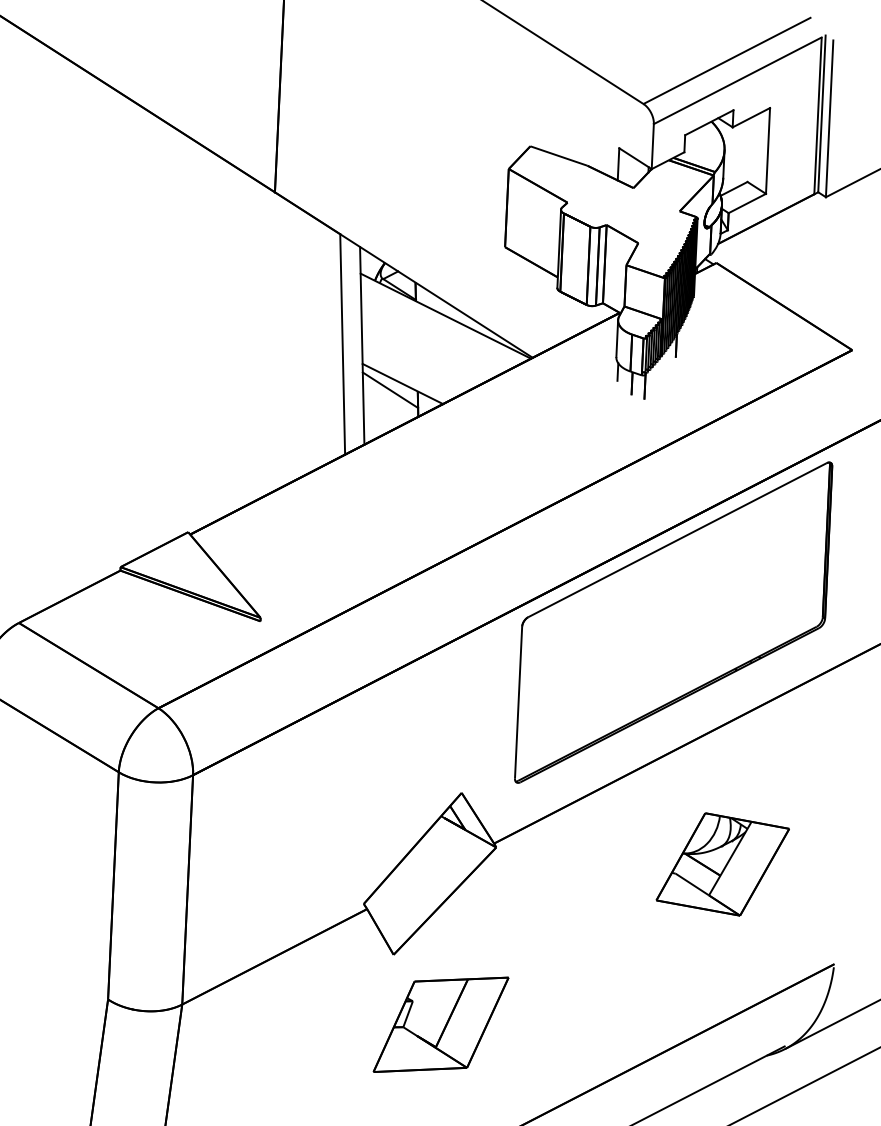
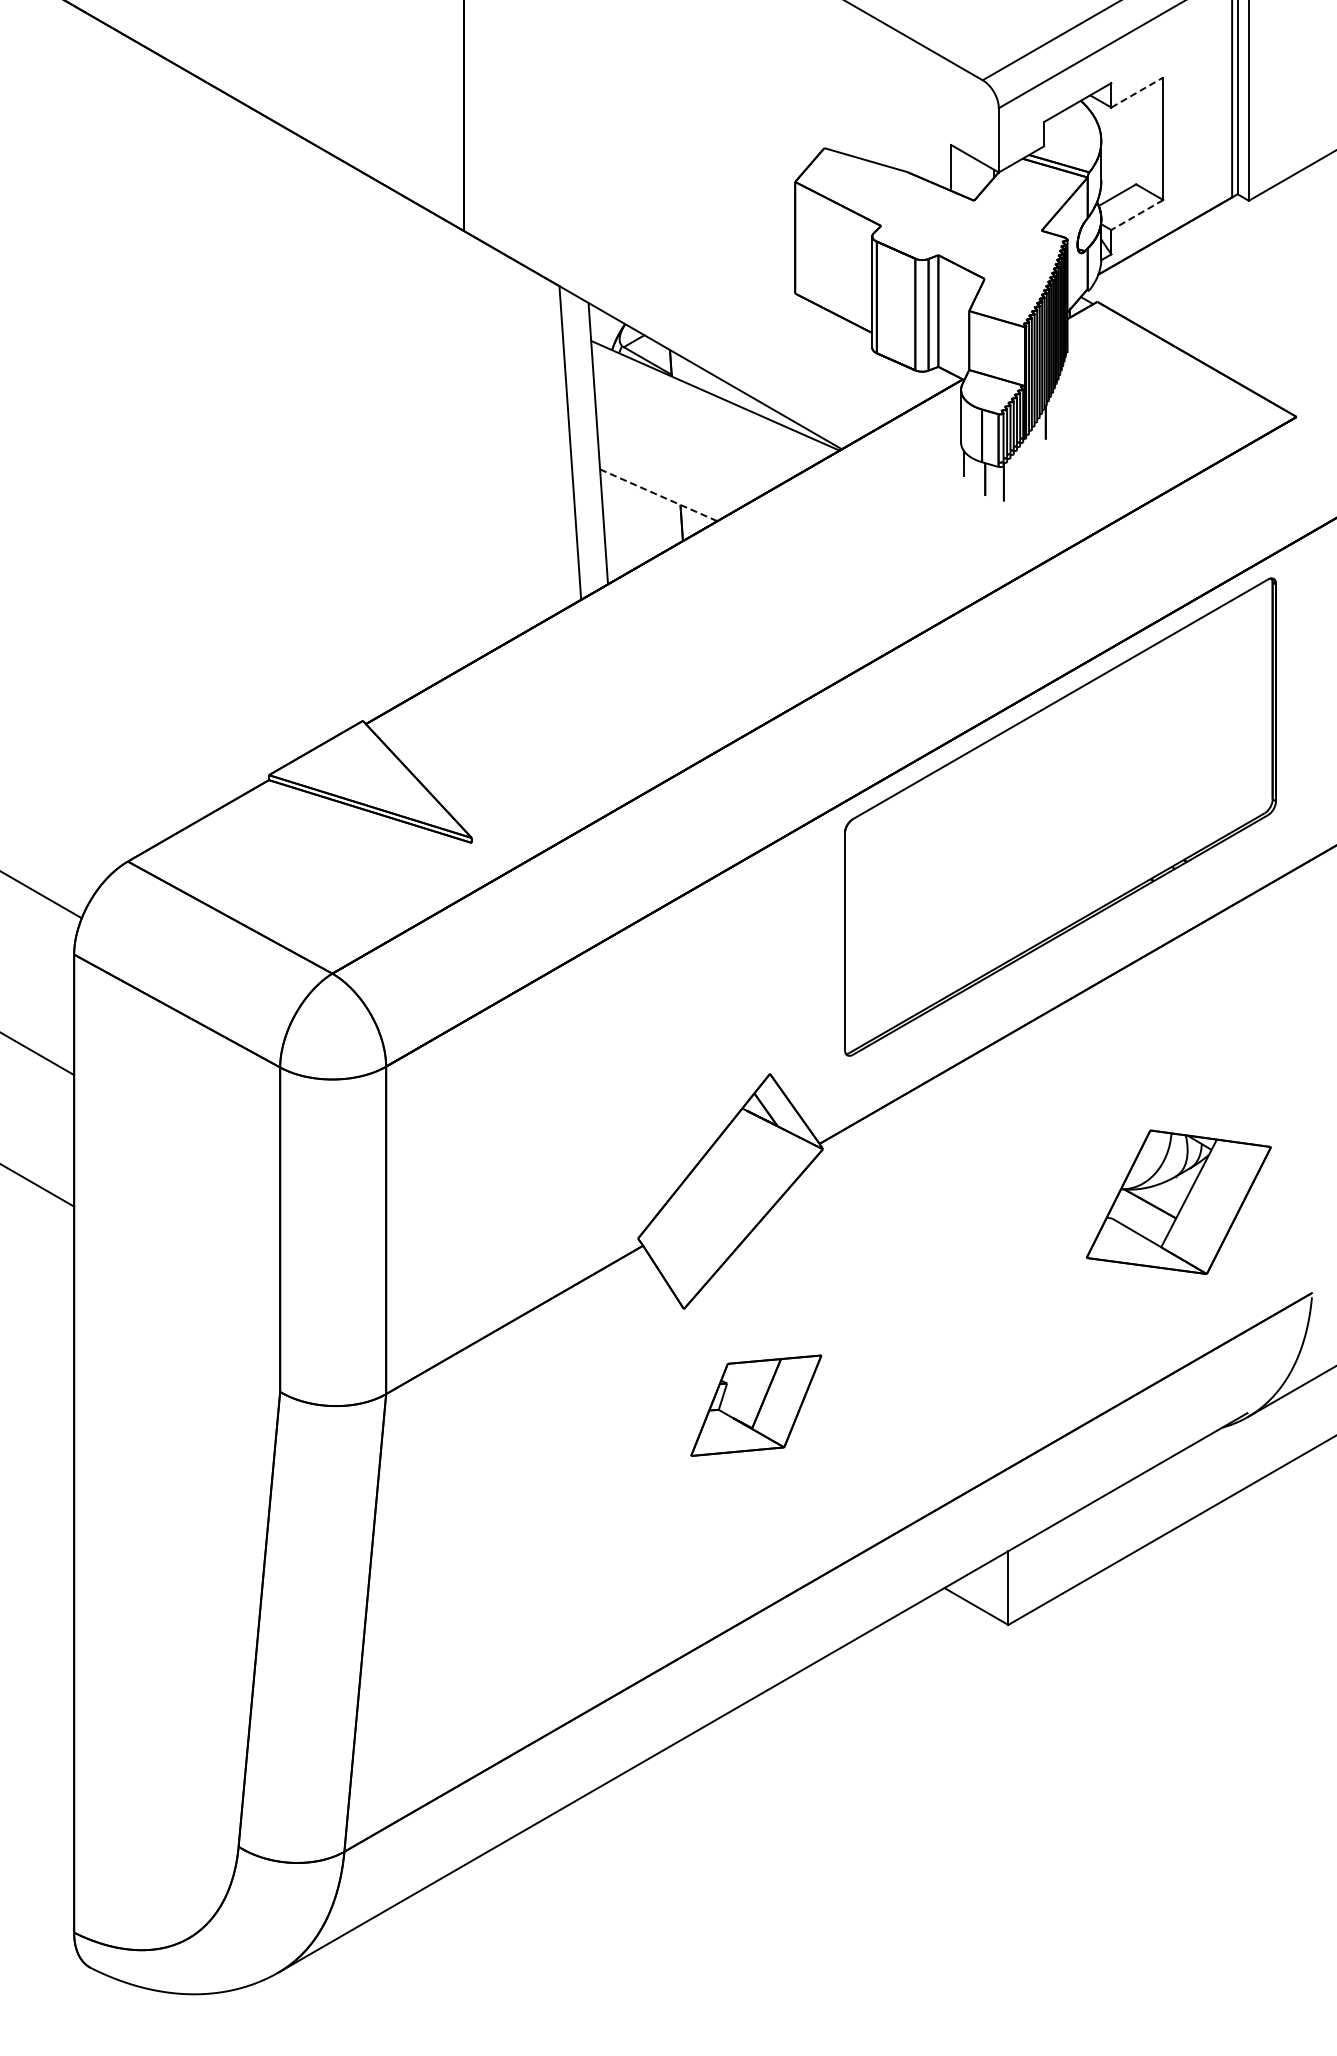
line: (751, 117) -> (1137, 92), solid -> dashed
line: (747, 203) -> (1137, 215), solid -> dashed
line: (403, 384) -> (659, 495), solid -> dashed
line: (390, 389) -> (641, 504), removed
part: (722, 863) -> (1178, 1201), moved
part: (441, 1024) -> (756, 1405), size x0.7

